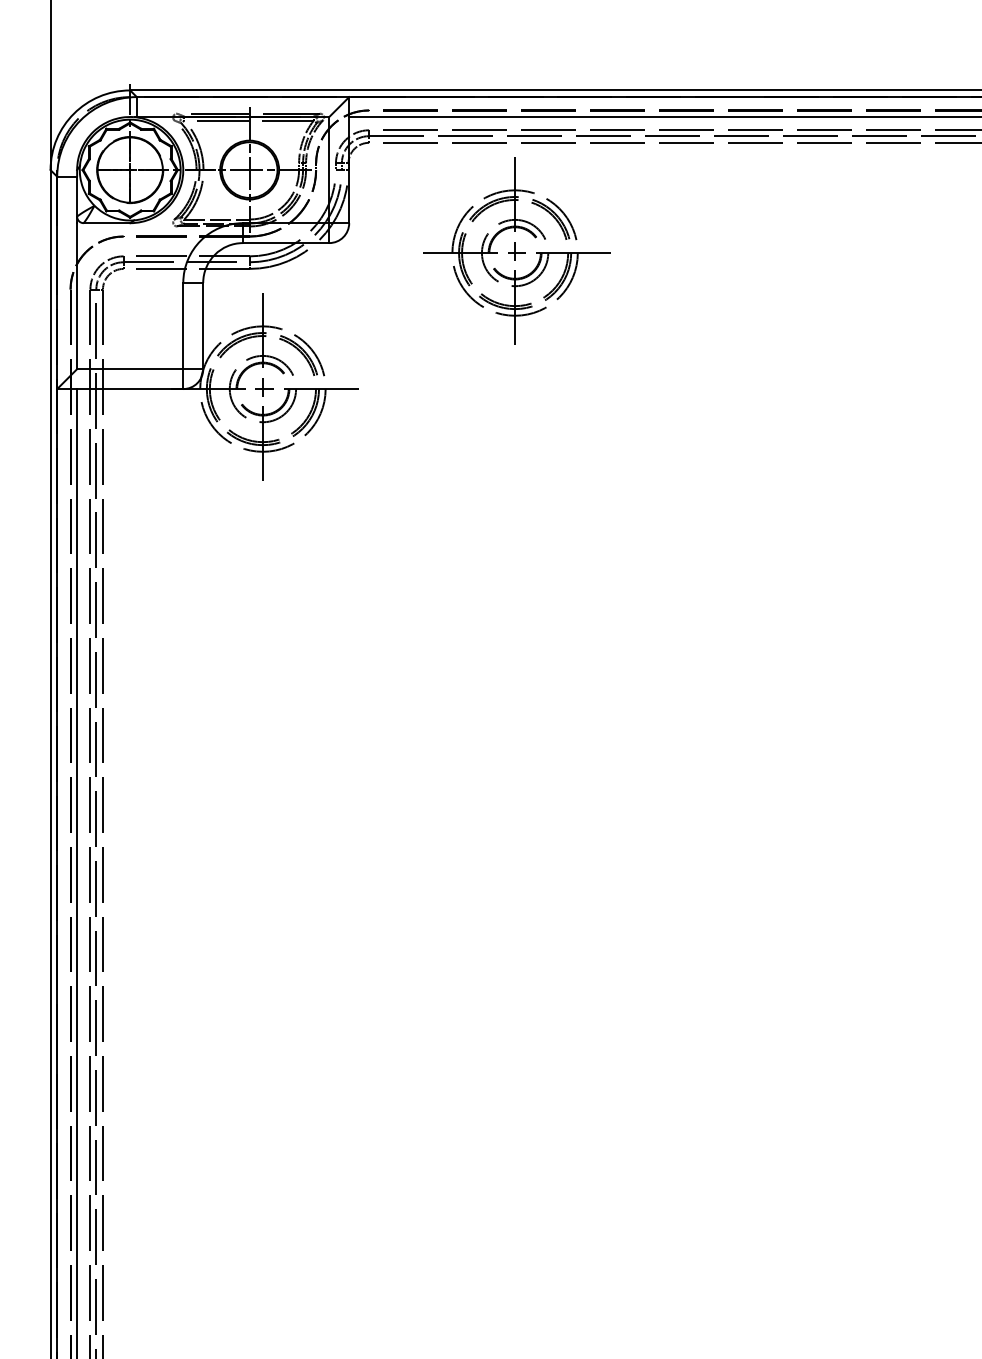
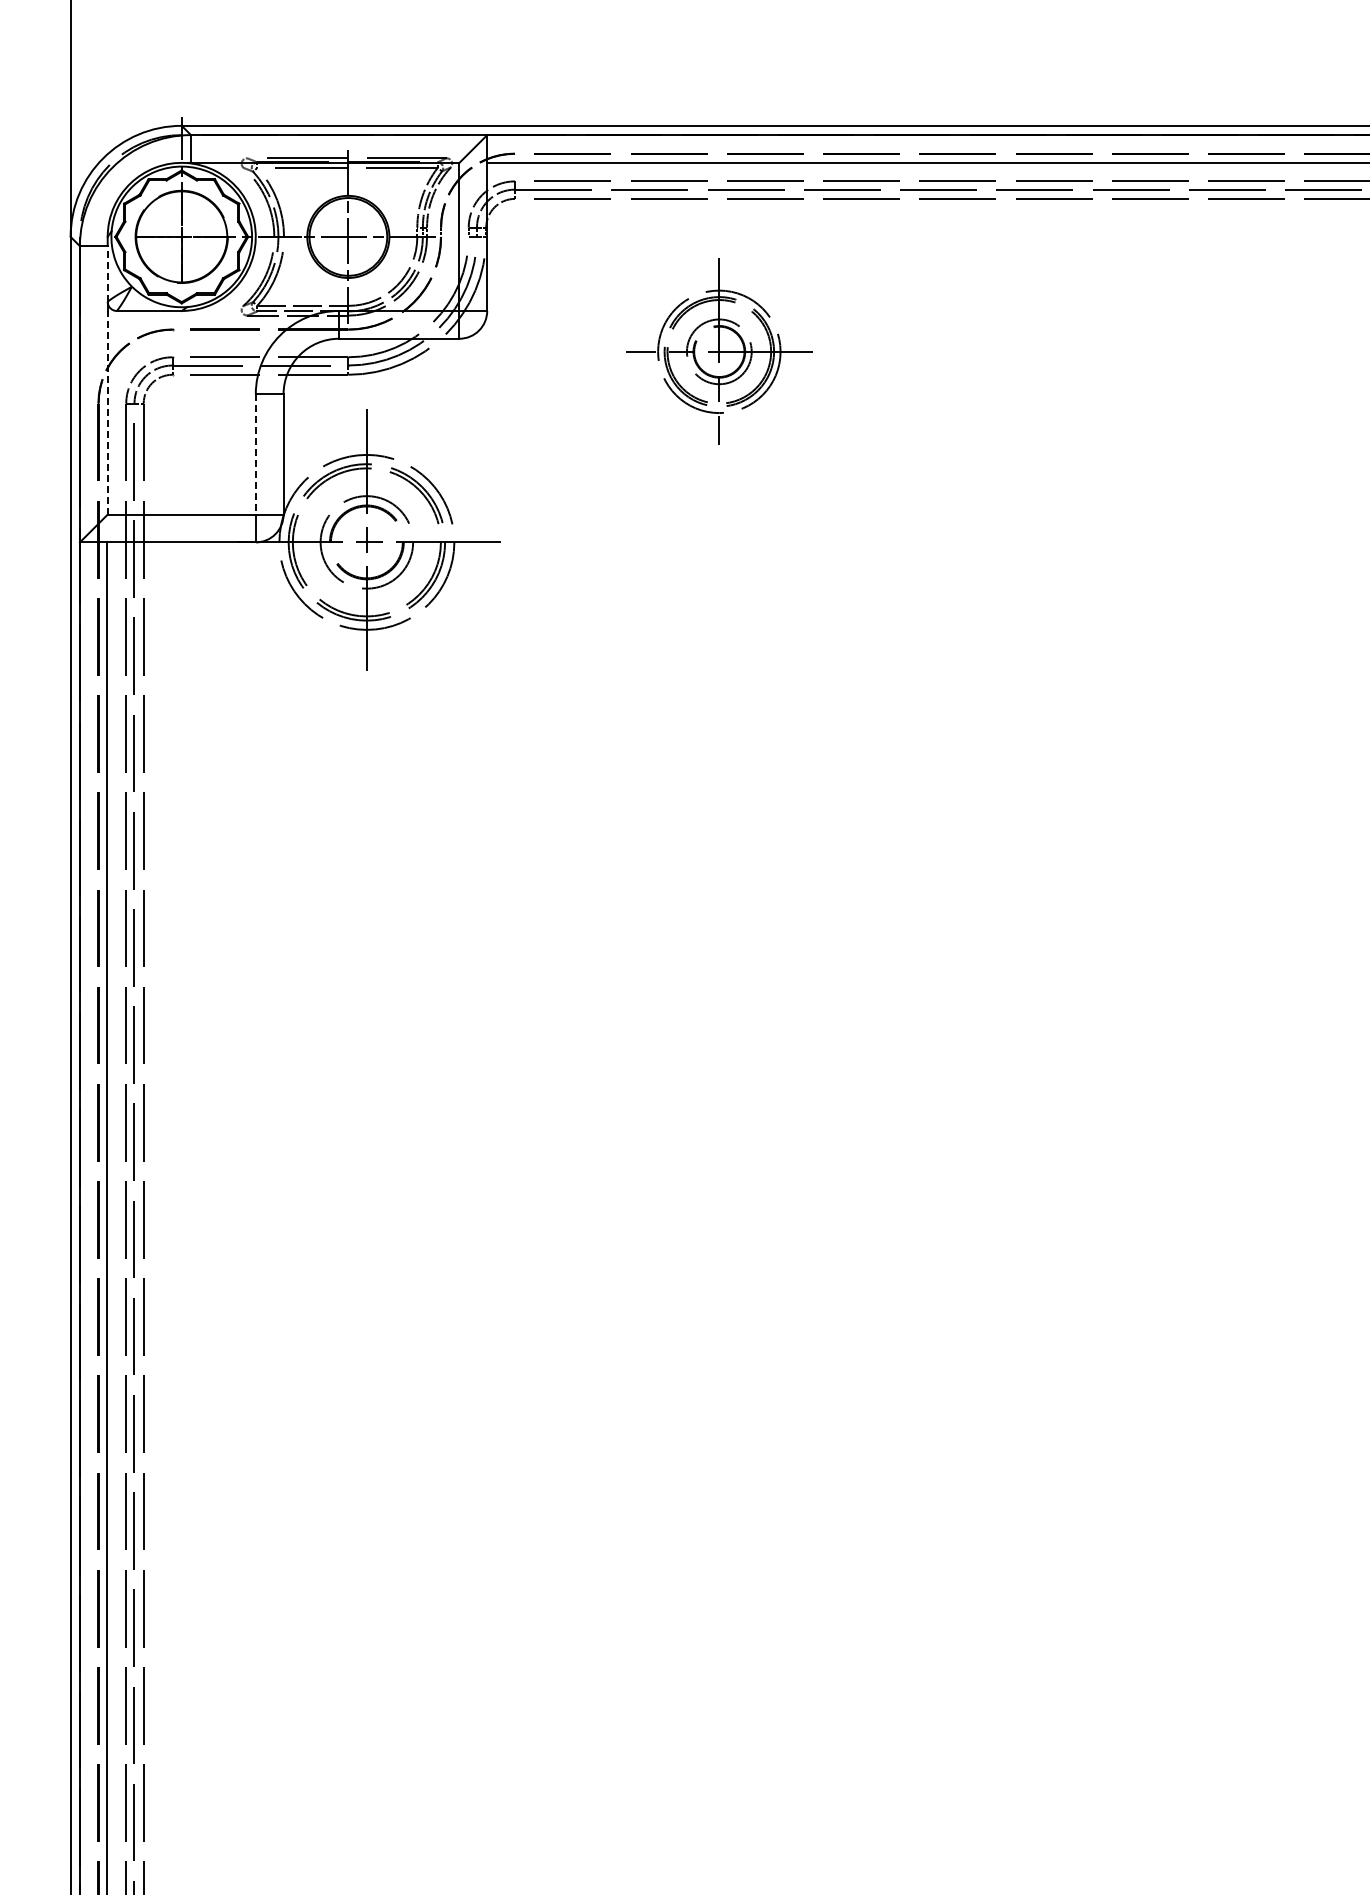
line: (76, 196) -> (107, 273), solid -> dashed
part: (516, 250) -> (720, 349), size x0.7
line: (76, 295) -> (107, 412), solid -> dashed
line: (183, 326) -> (255, 454), solid -> dashed

